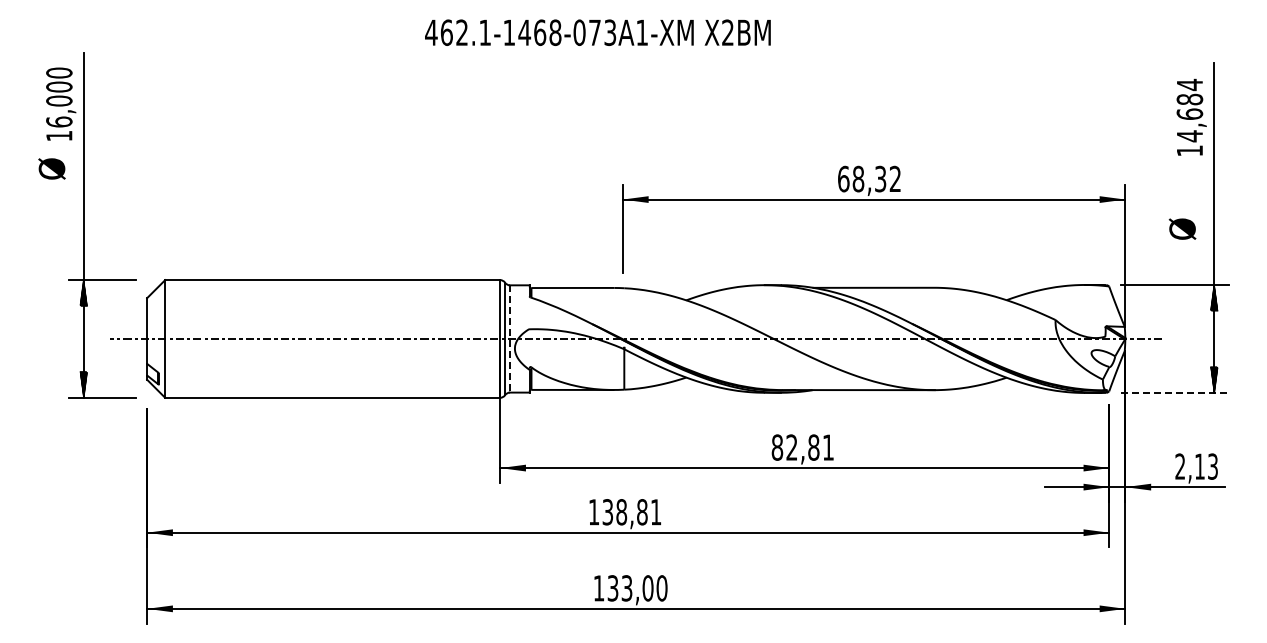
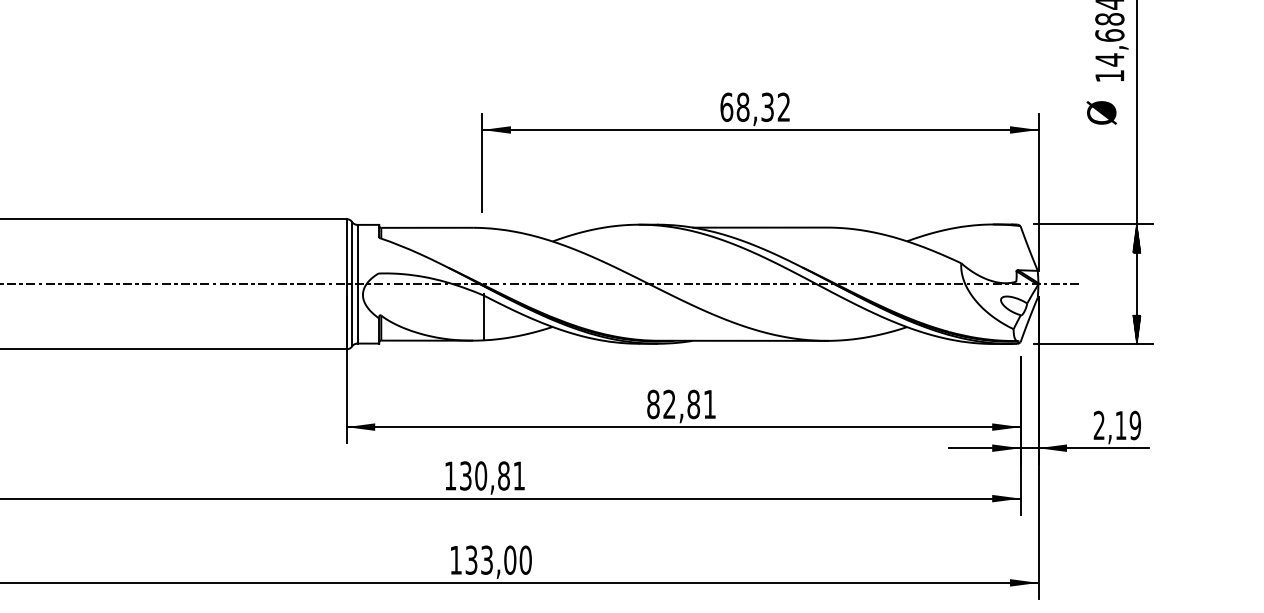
text: (1182, 228) -> (1101, 112), moved
line: (510, 338) -> (358, 283), dashed -> solid
line: (1175, 392) -> (1093, 343), dashed -> solid
text: (1212, 466) -> (1134, 425), 2,13 -> 2,19
text: (621, 512) -> (480, 476), 138,81 -> 130,81

